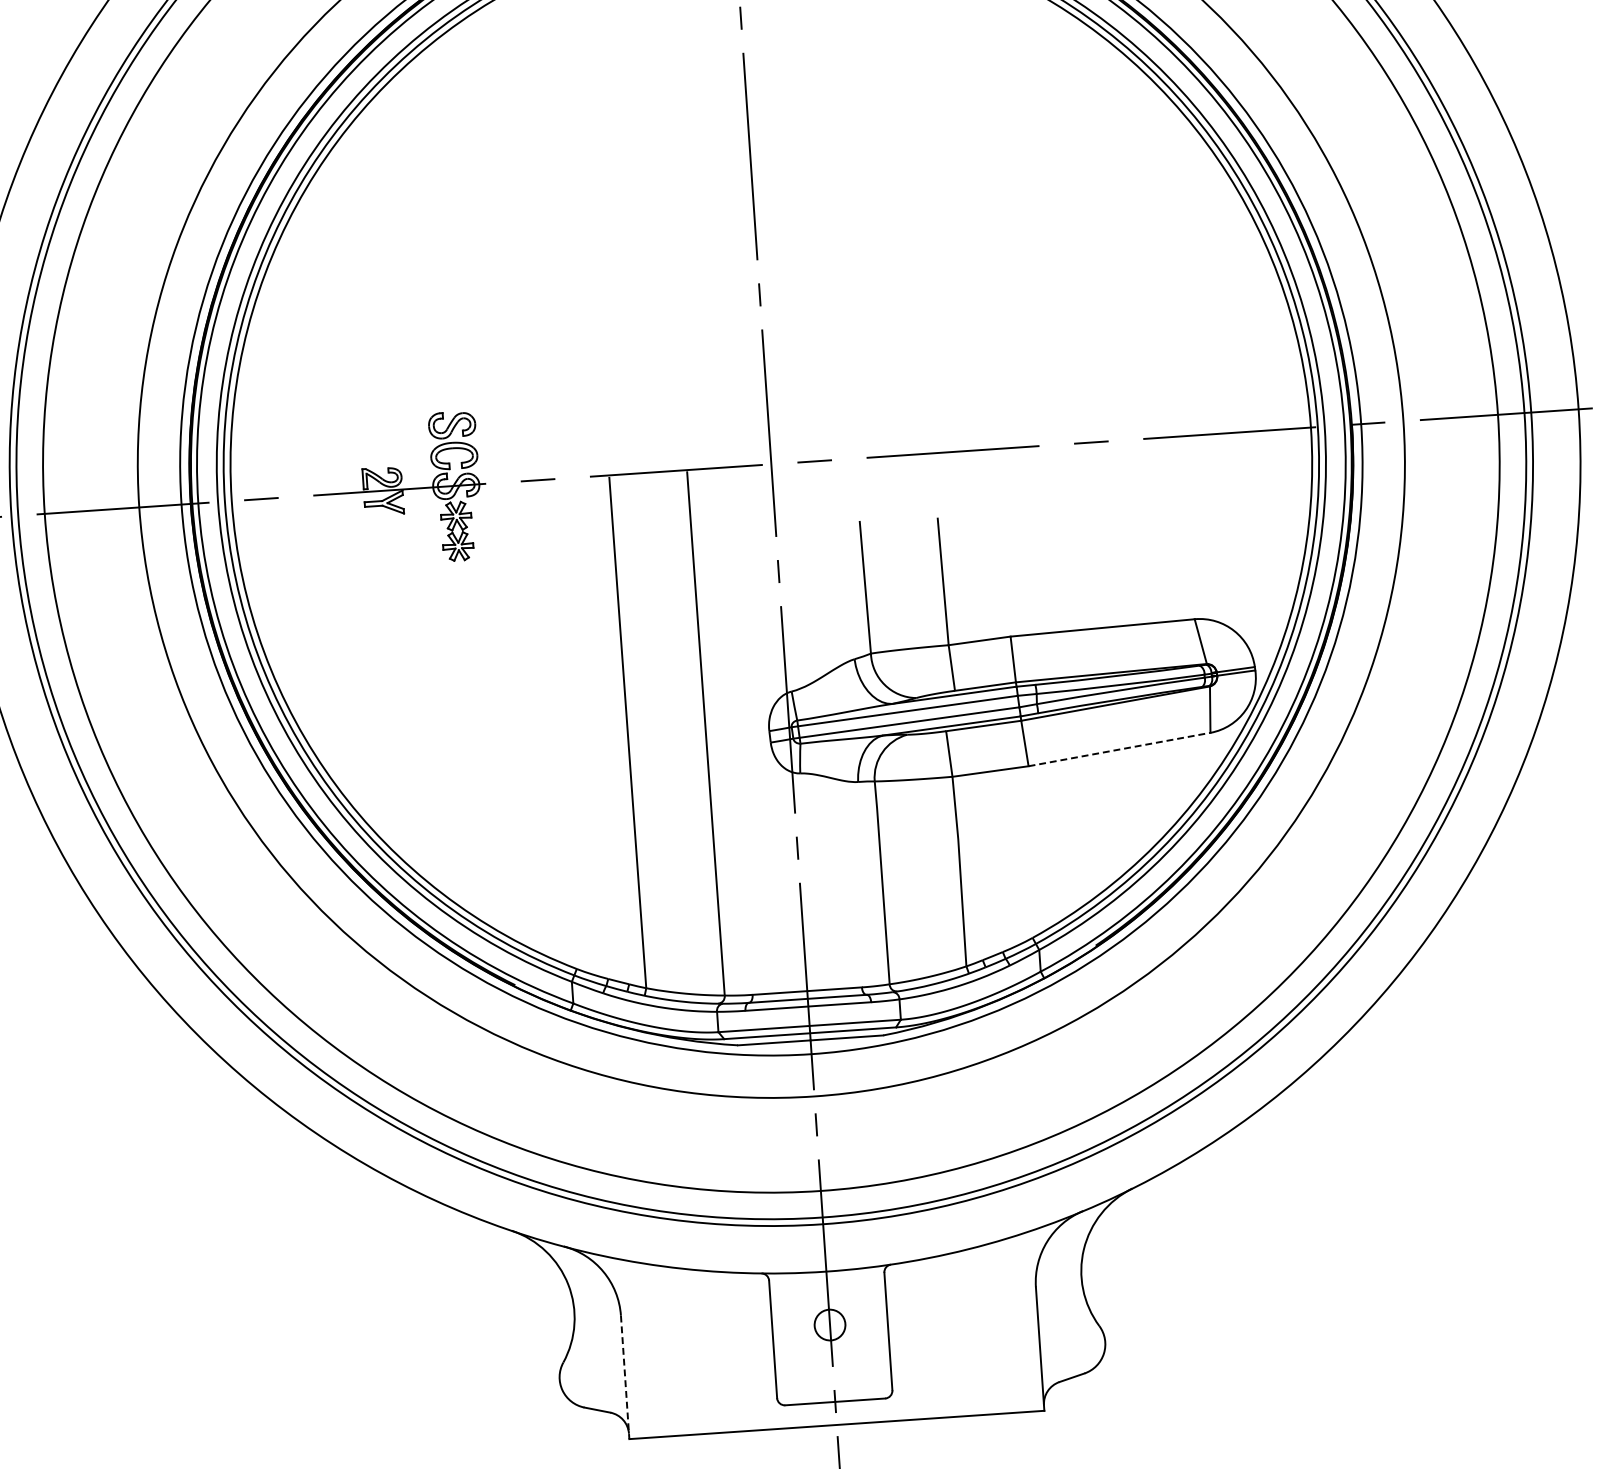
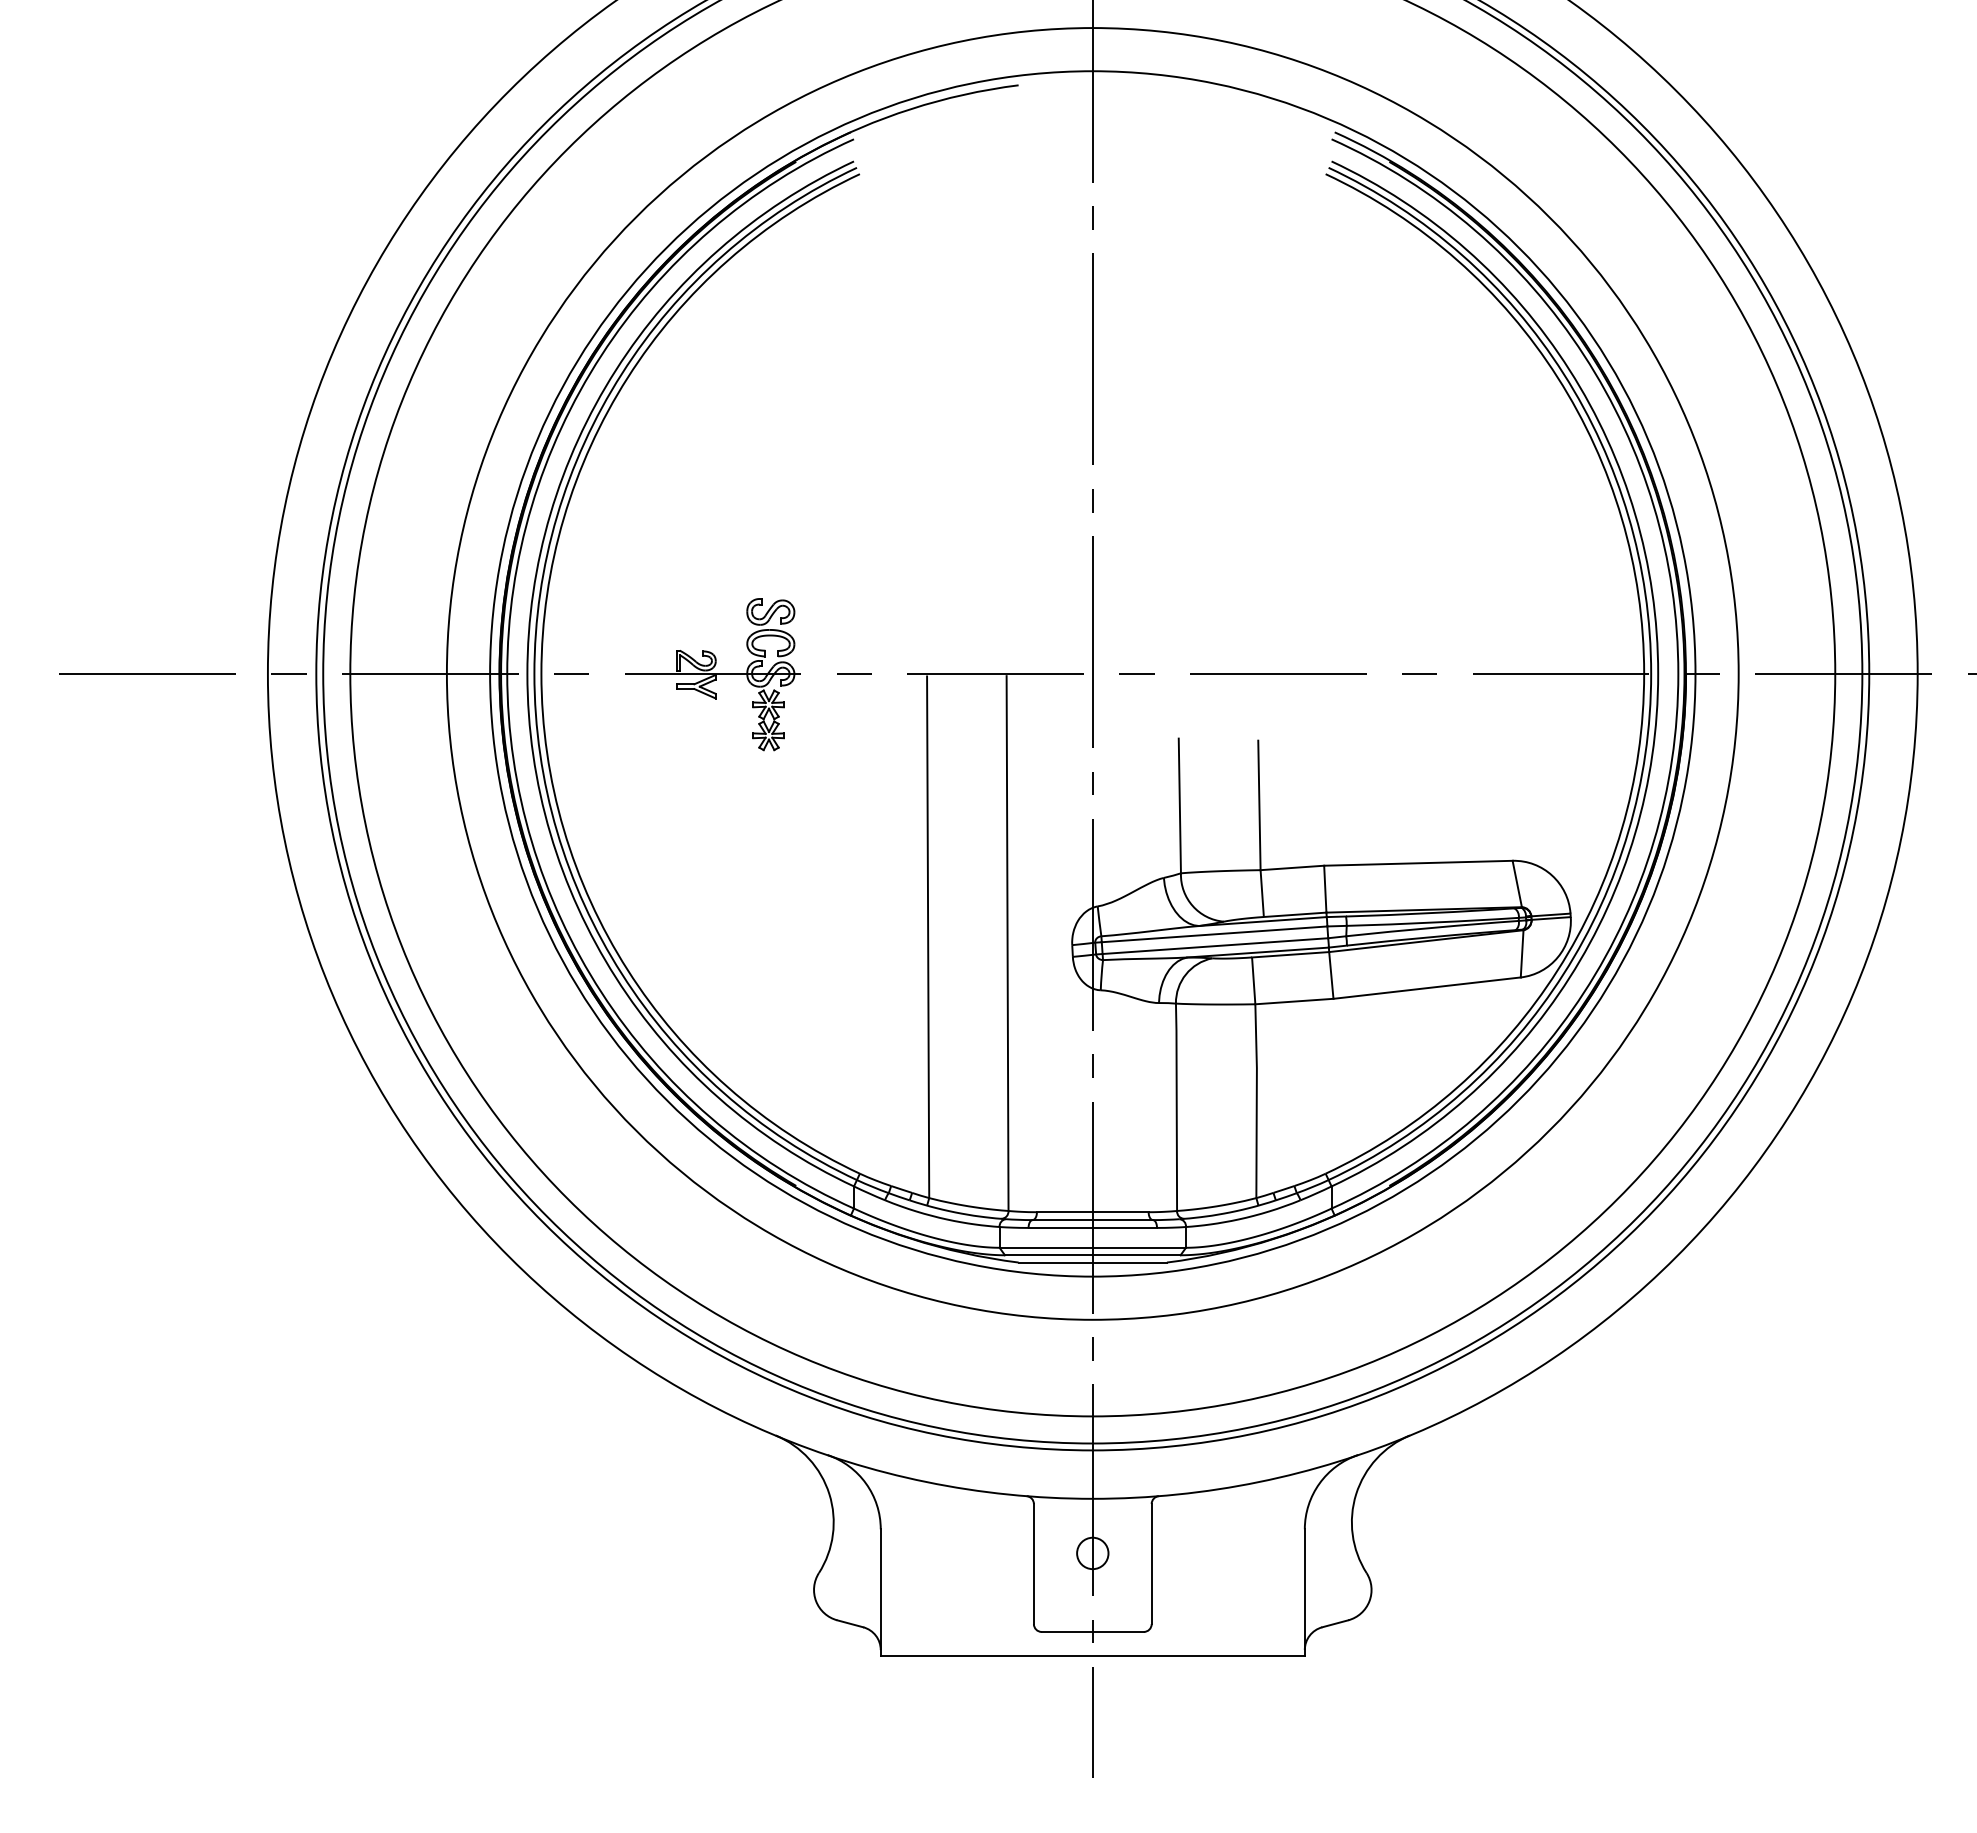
line: (1119, 749) -> (1427, 988), dashed -> solid
line: (624, 1377) -> (880, 1592), dashed -> solid

